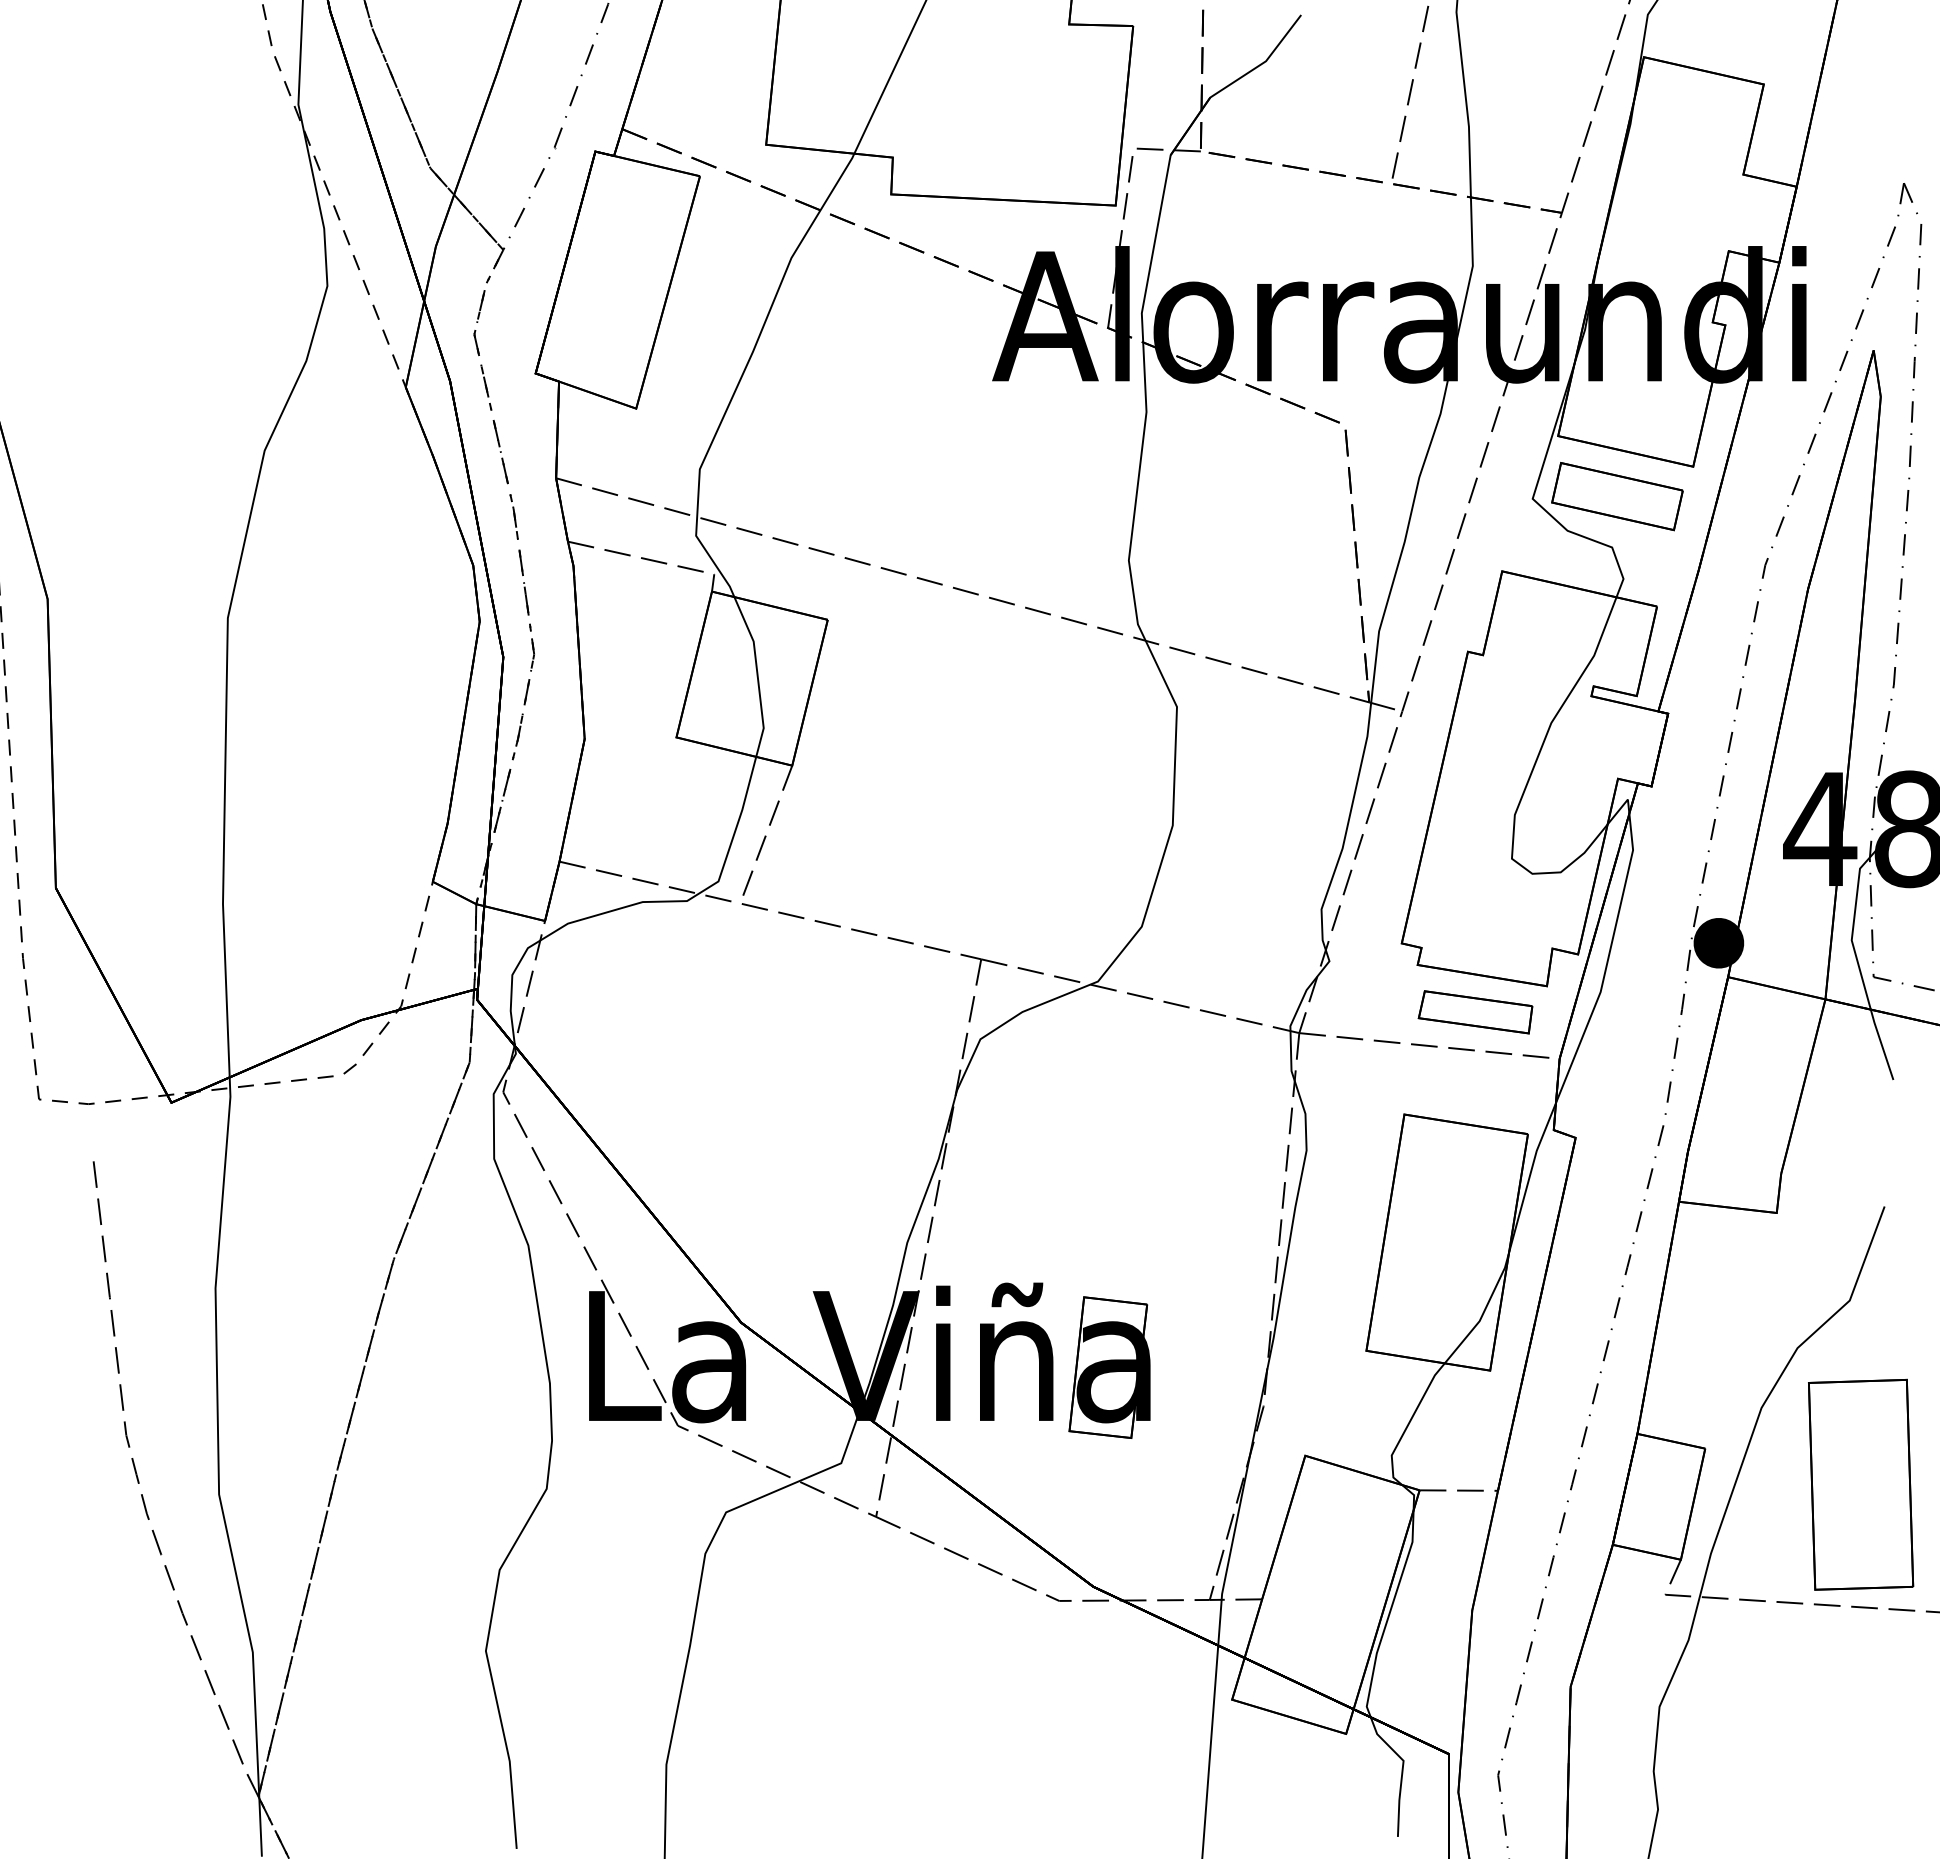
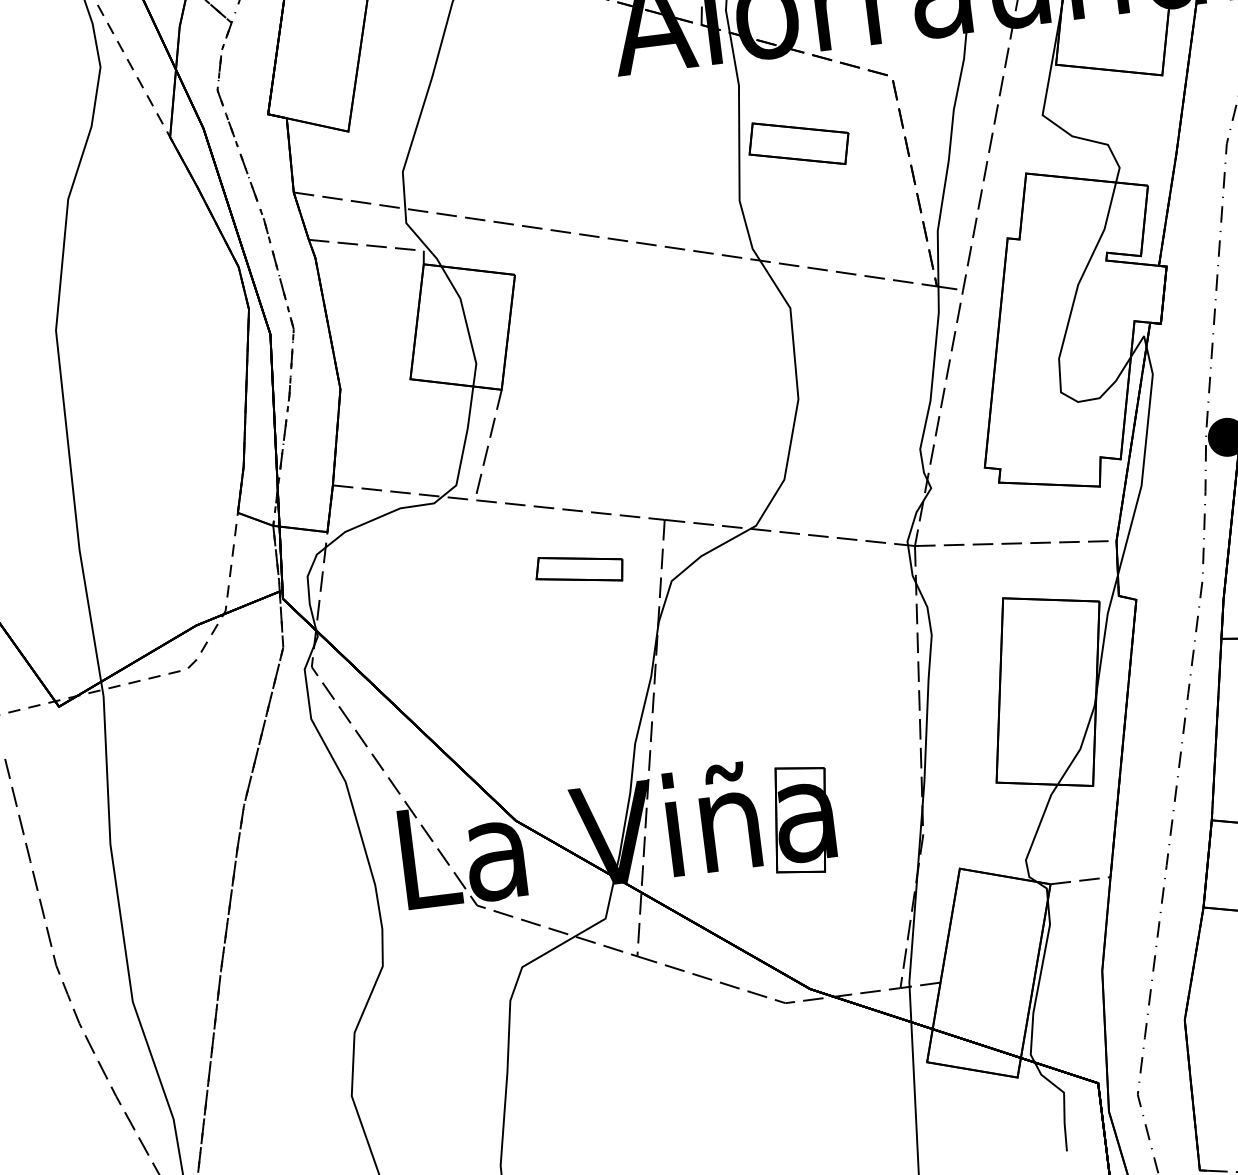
part: (1617, 496) -> (799, 143), moved
part: (1475, 1012) -> (579, 569), moved

